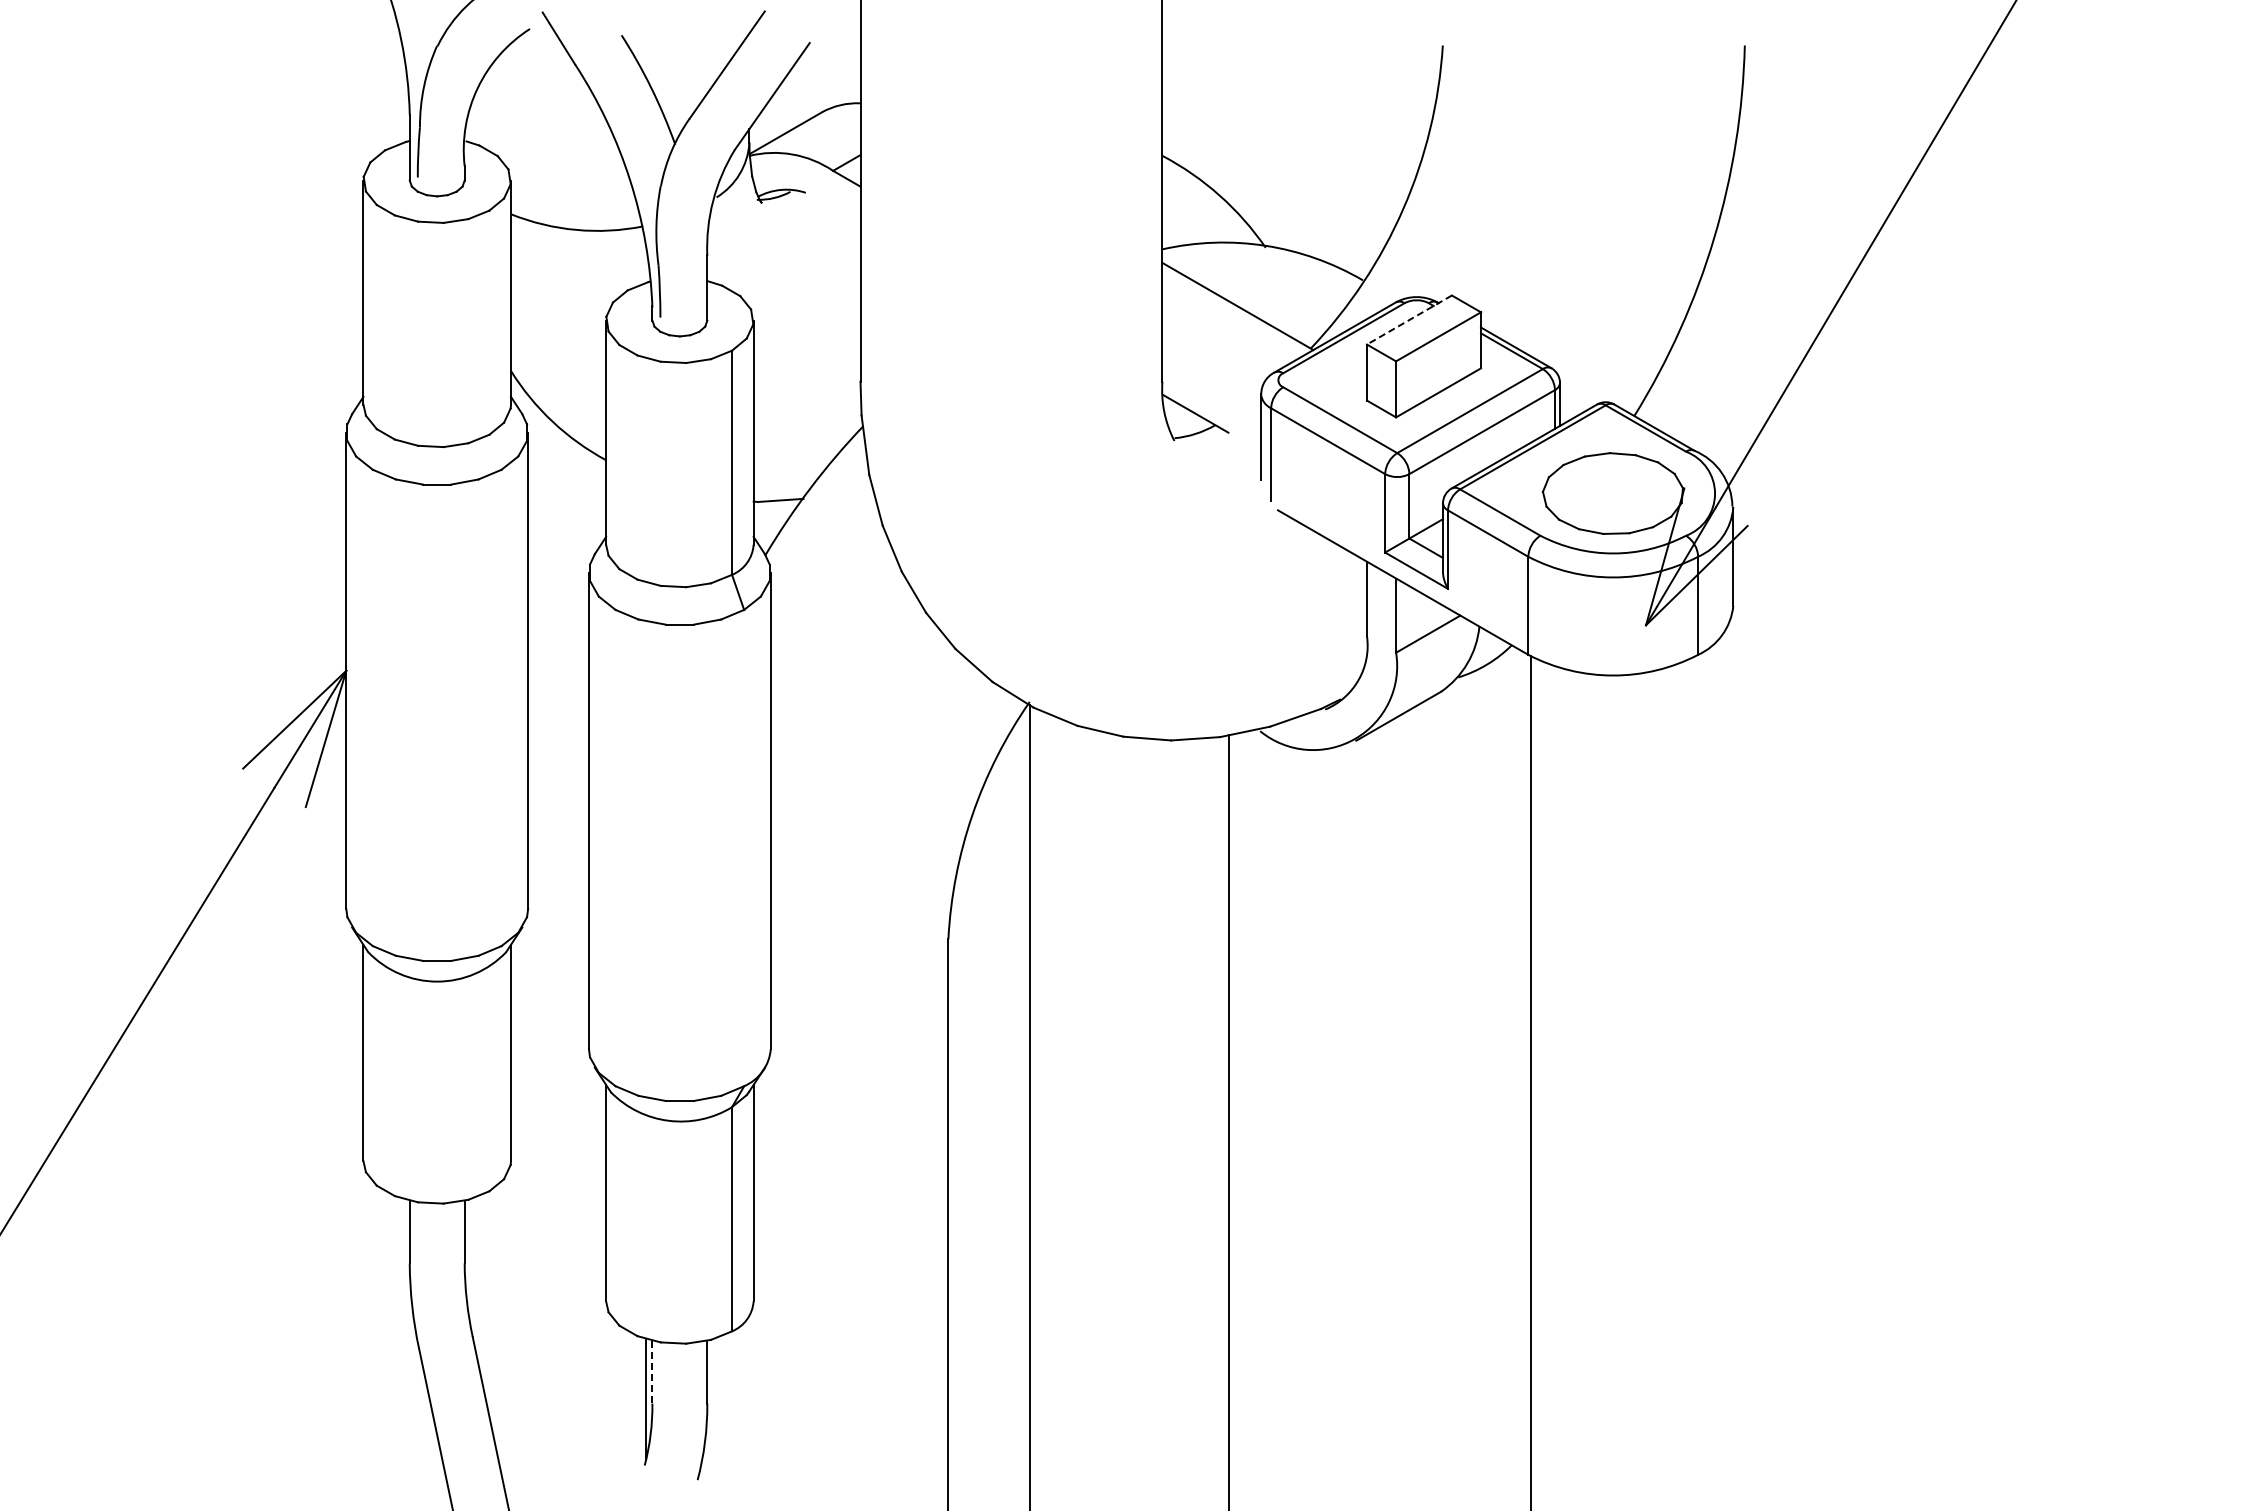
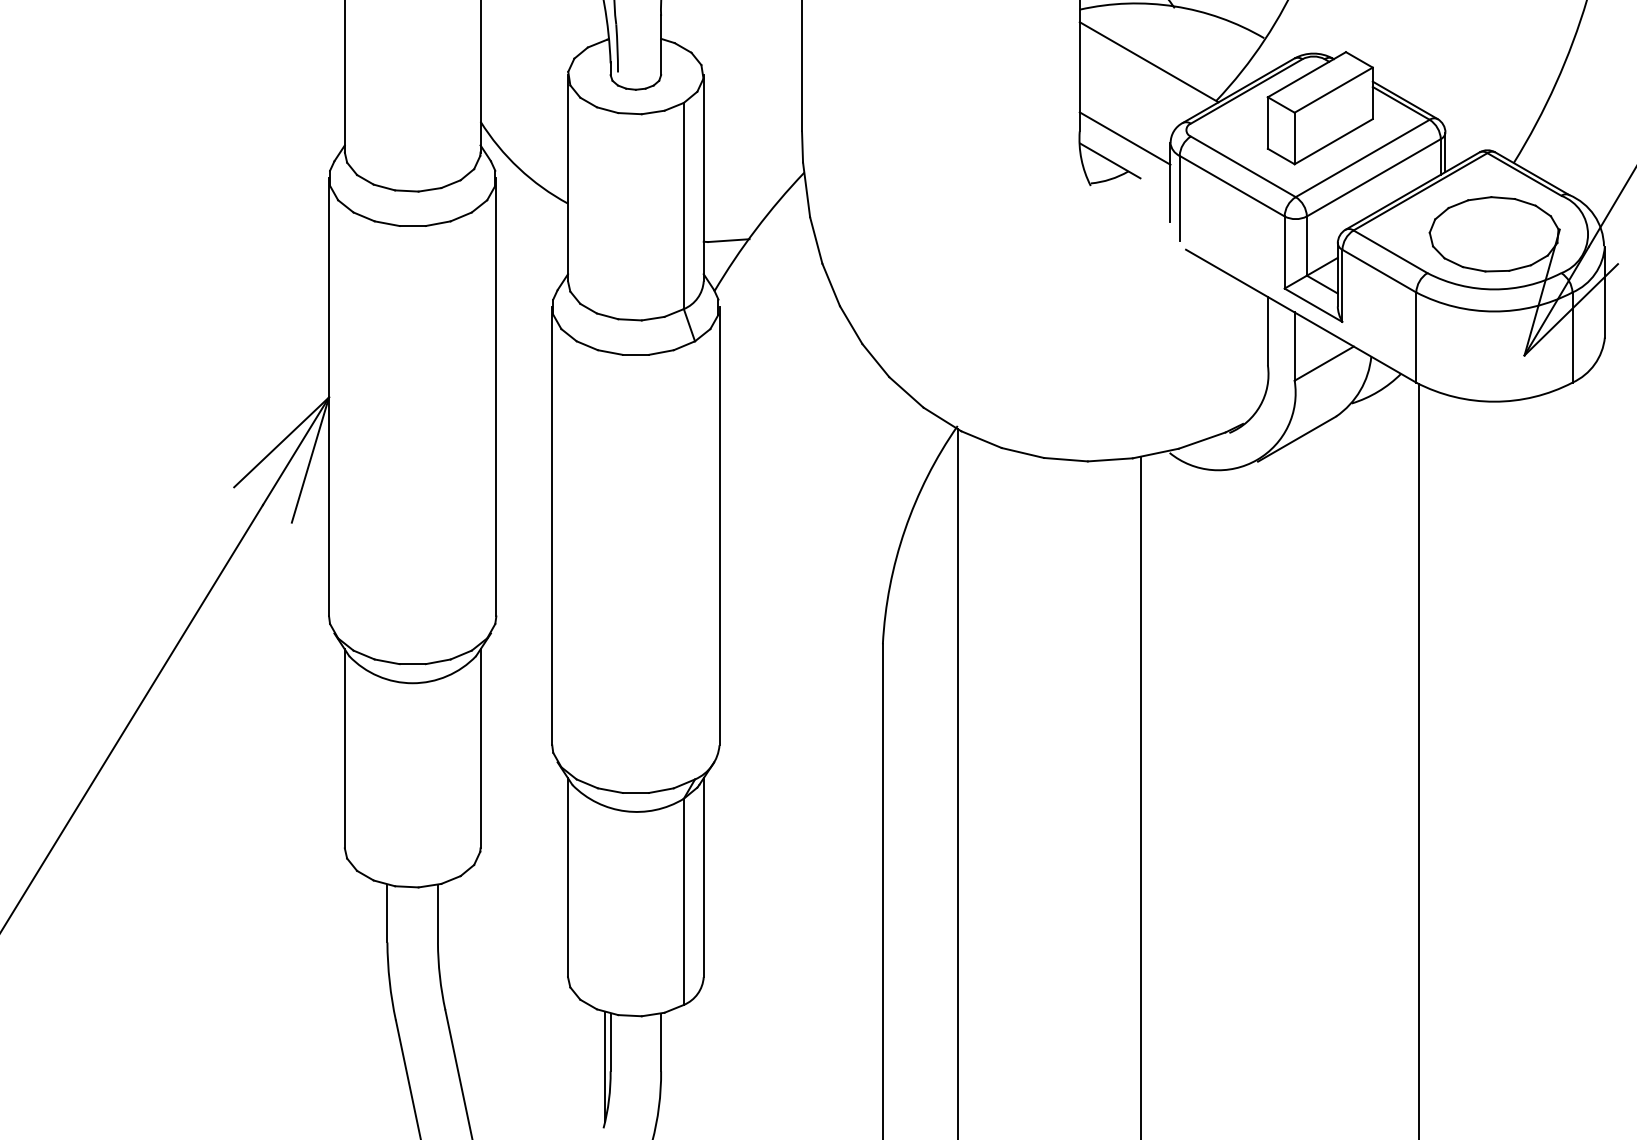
line: (1408, 320) -> (1306, 75), dashed -> solid
line: (1211, 388) -> (1124, 137), added
line: (652, 1372) -> (610, 1042), dashed -> solid

